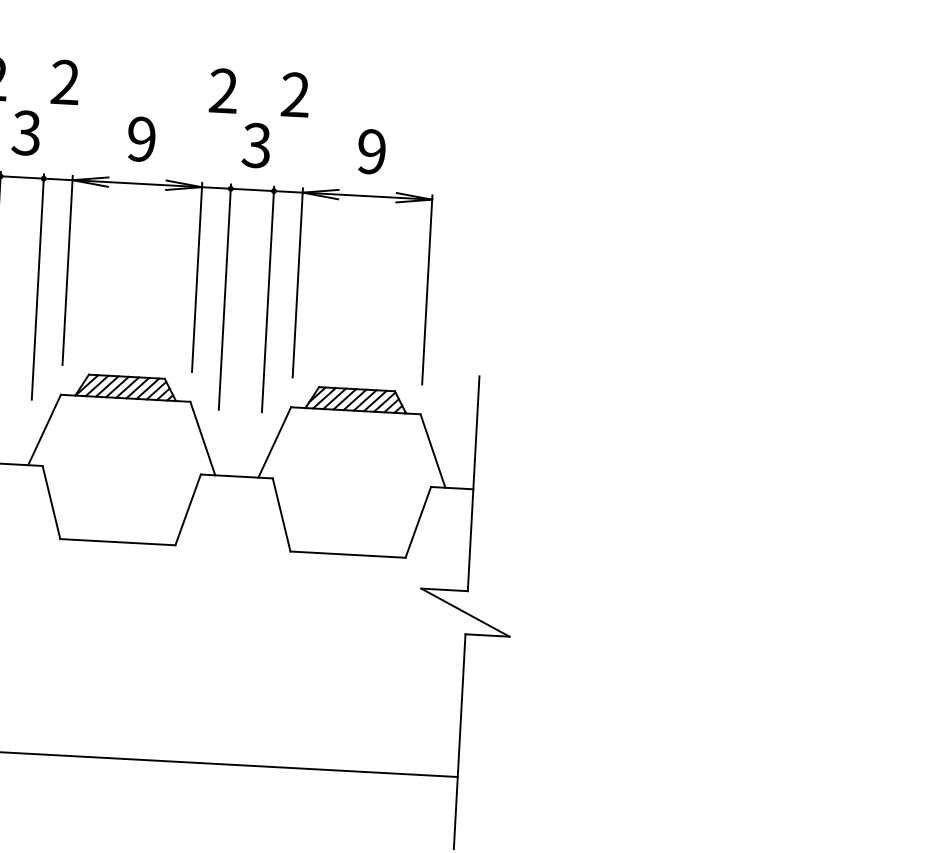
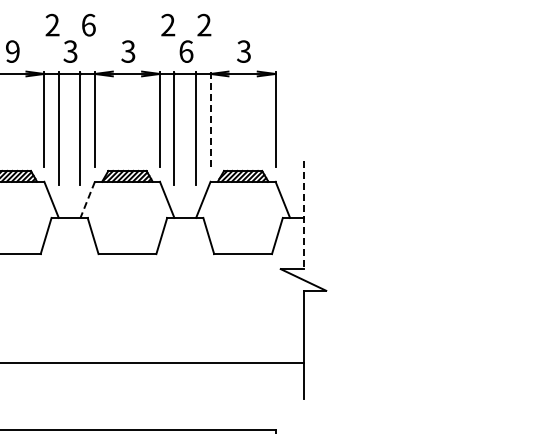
text: (65, 81) -> (88, 24), 2 -> 6
text: (141, 139) -> (128, 51), 9 -> 3
text: (257, 145) -> (186, 51), 3 -> 6
text: (370, 151) -> (243, 51), 9 -> 3
line: (297, 283) -> (210, 119), solid -> dashed
line: (44, 431) -> (87, 200), solid -> dashed
line: (474, 484) -> (304, 215), solid -> dashed

